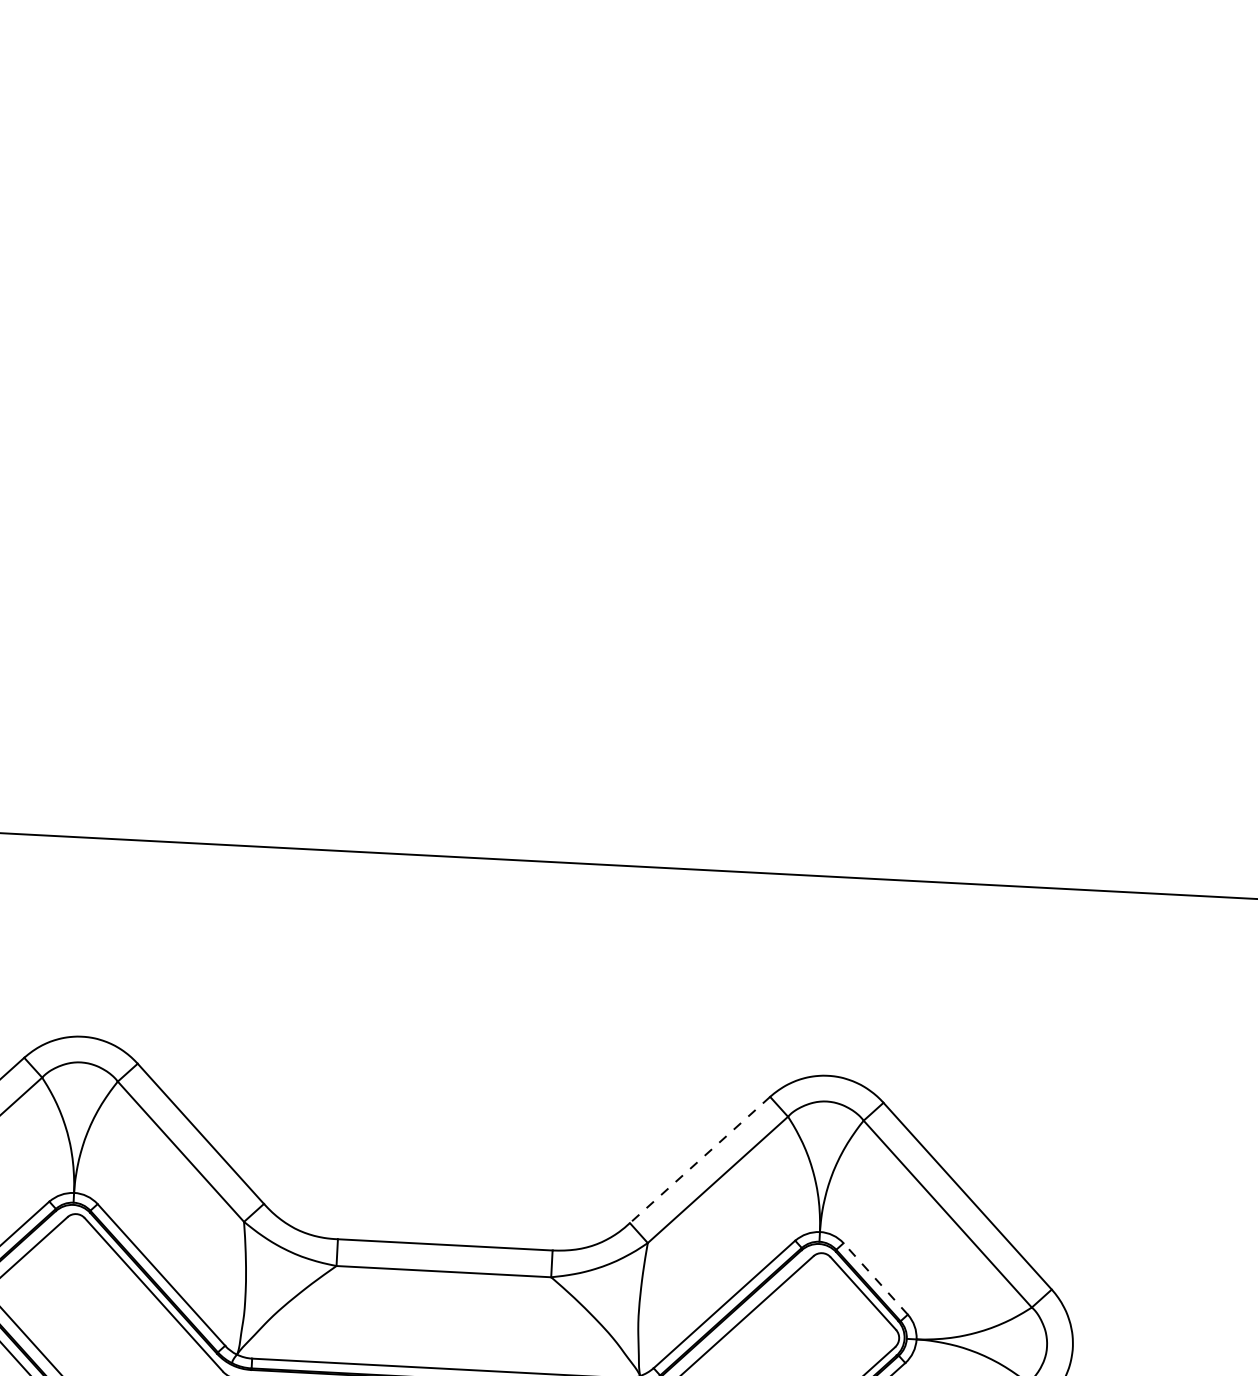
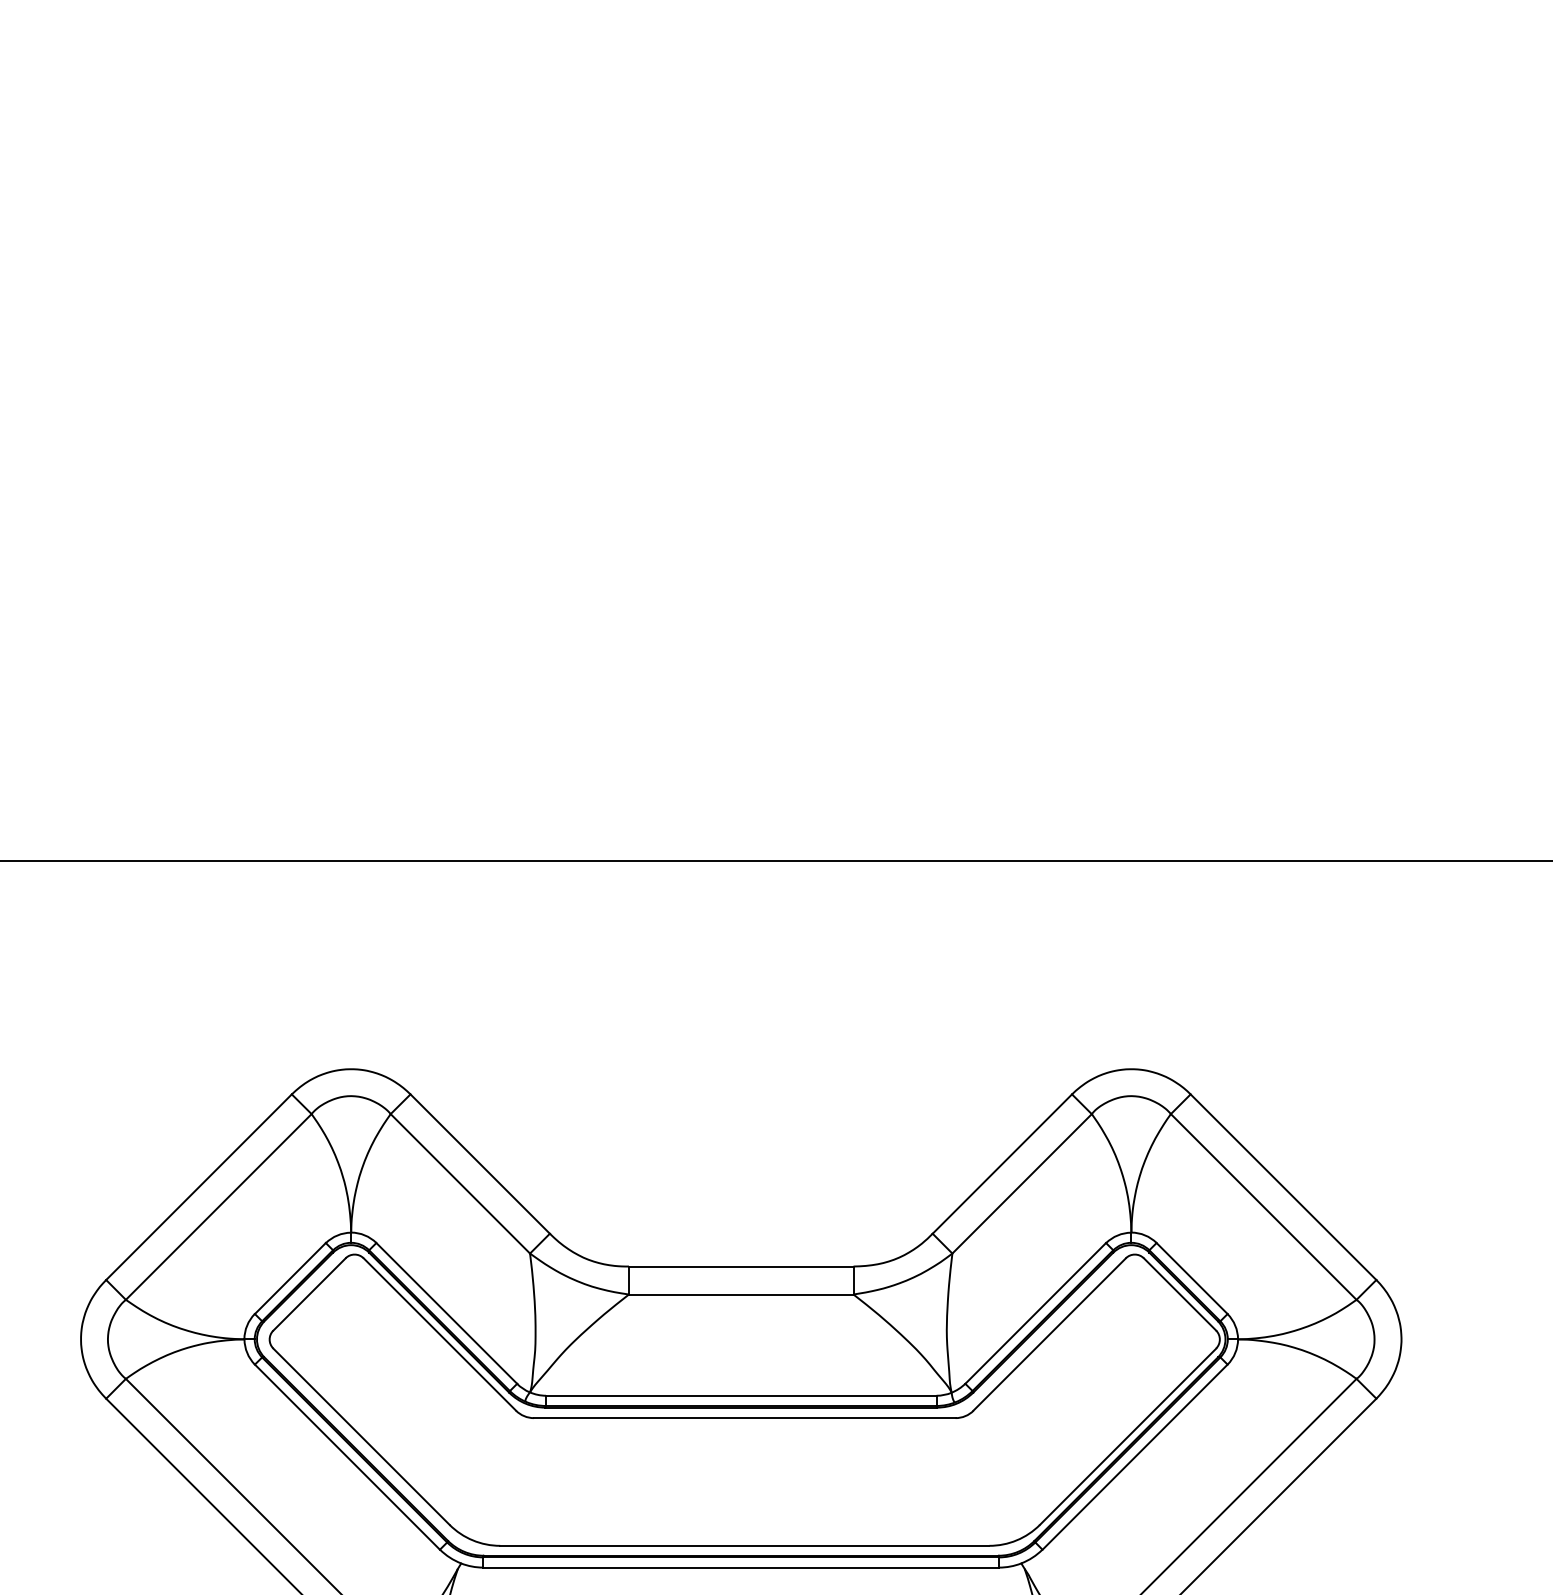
line: (700, 1160) -> (1002, 1164), dashed -> solid
line: (875, 1278) -> (1191, 1278), dashed -> solid

